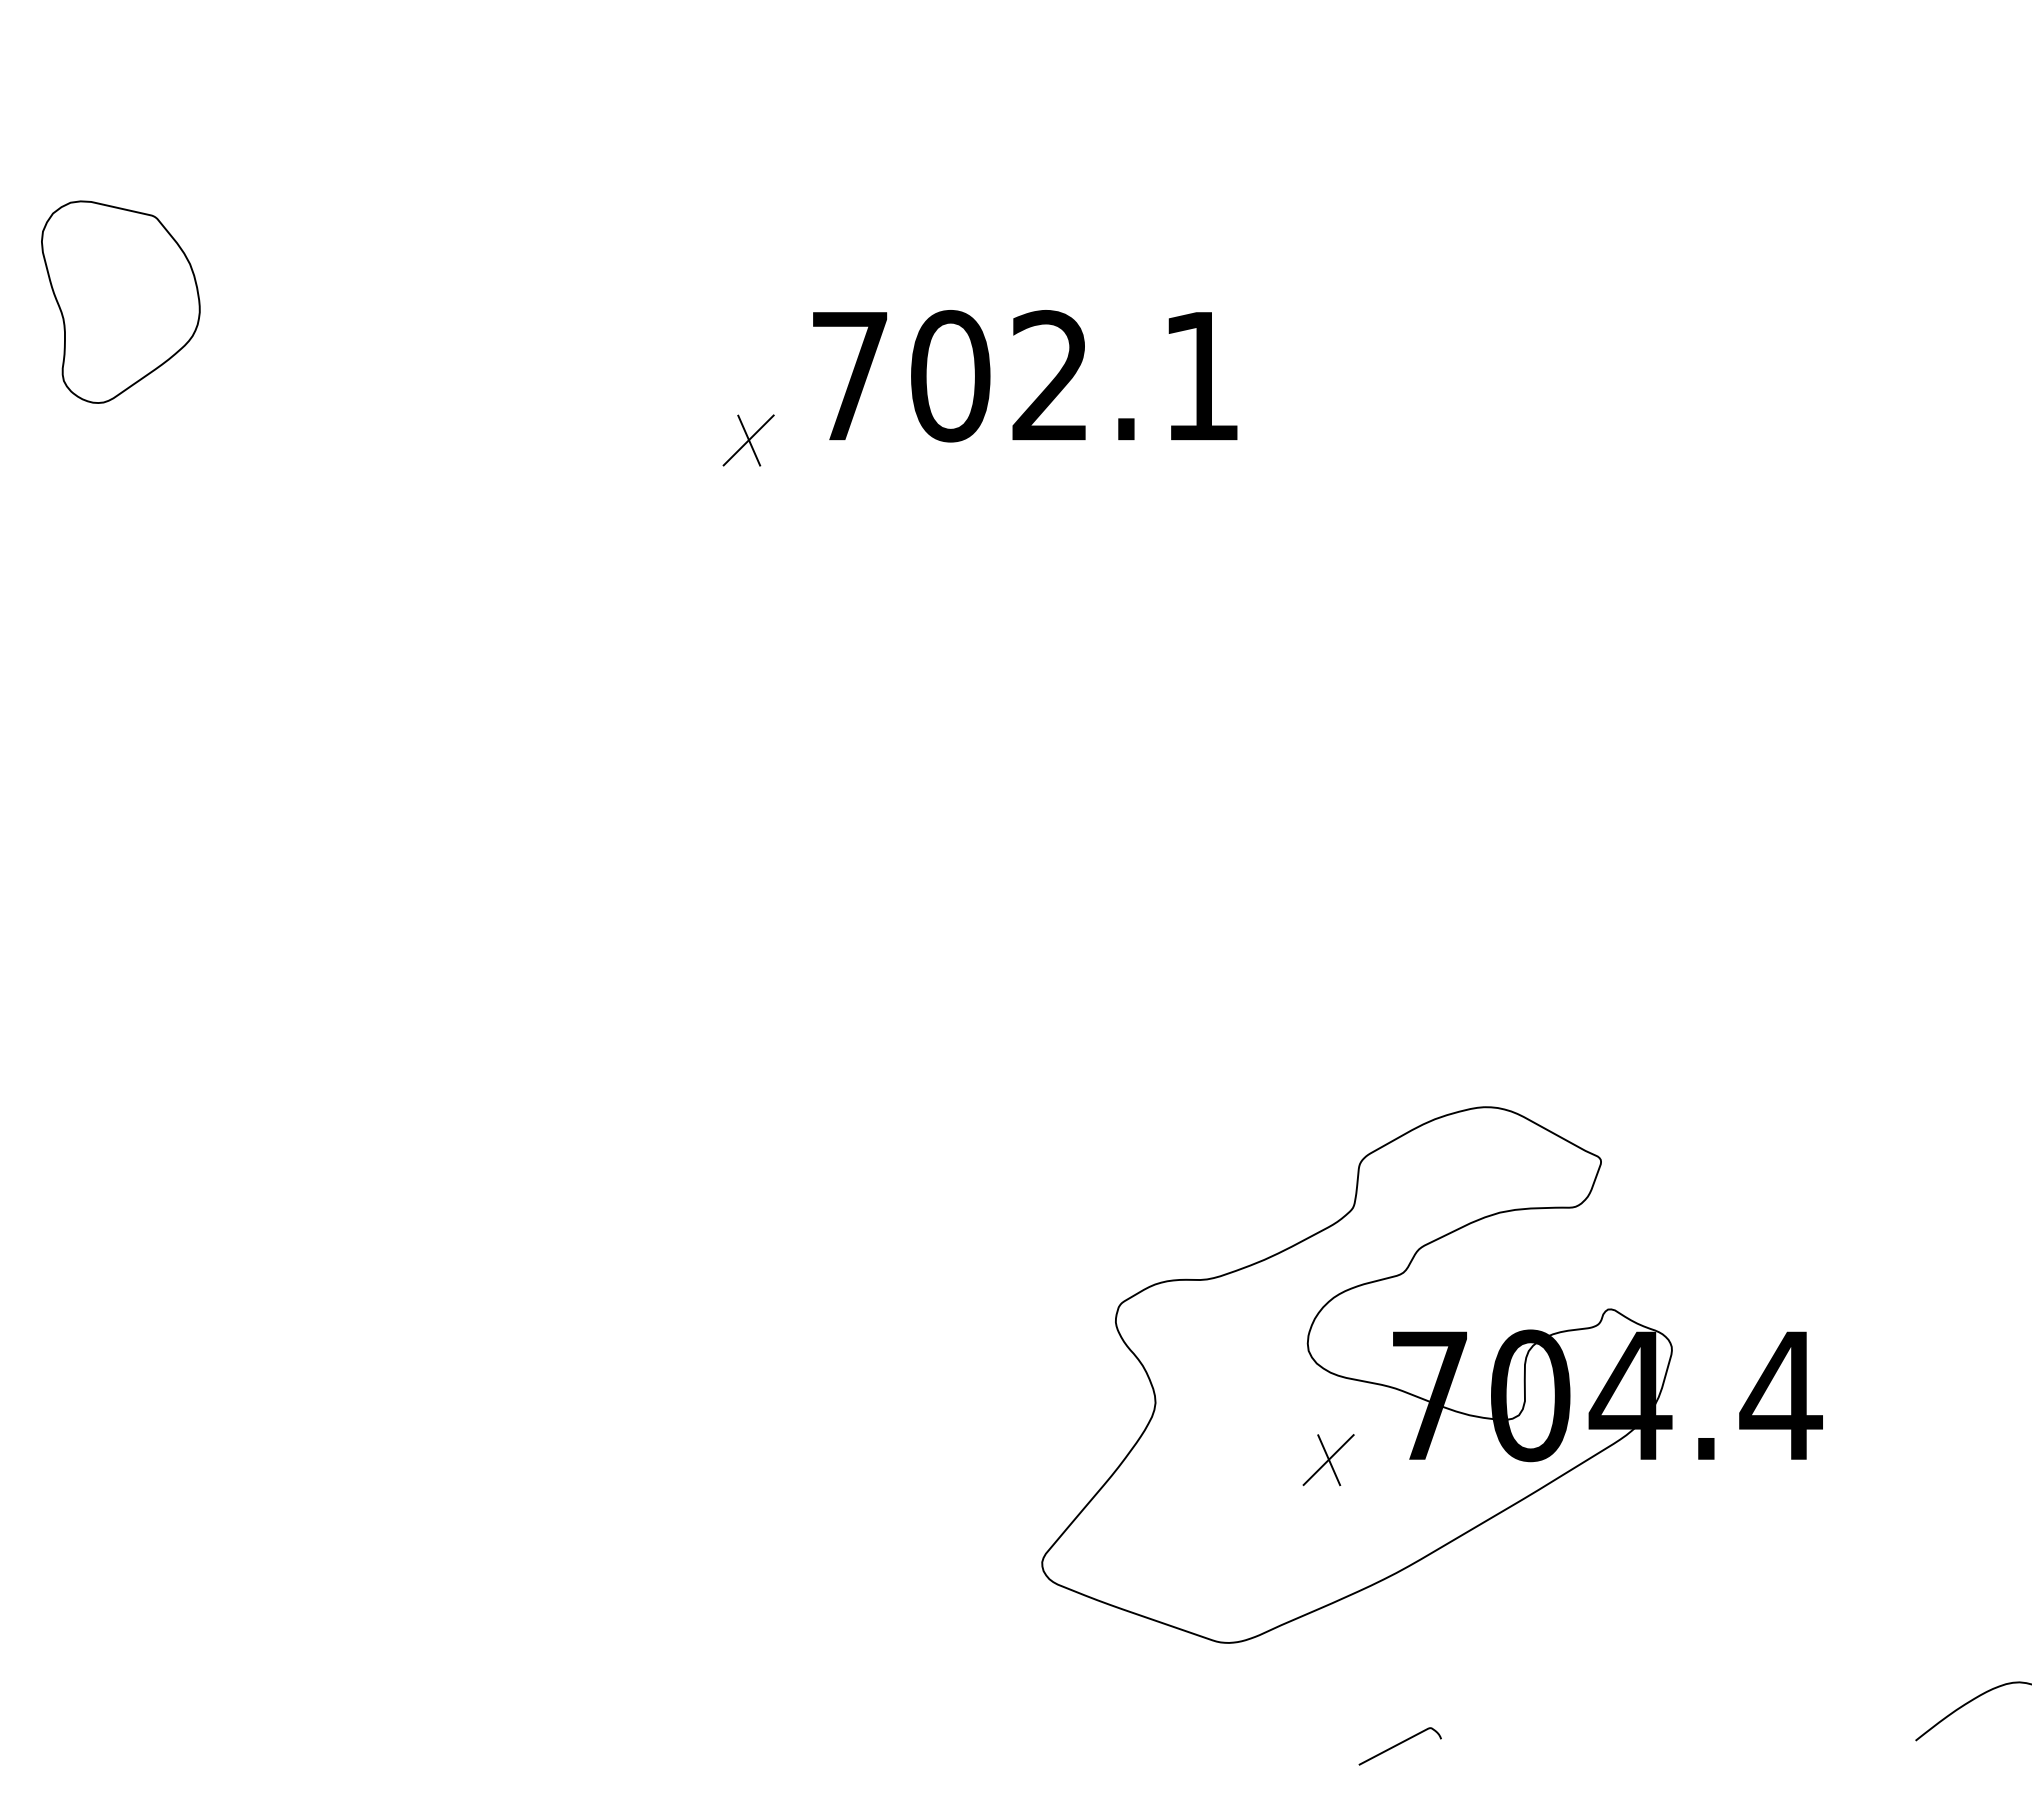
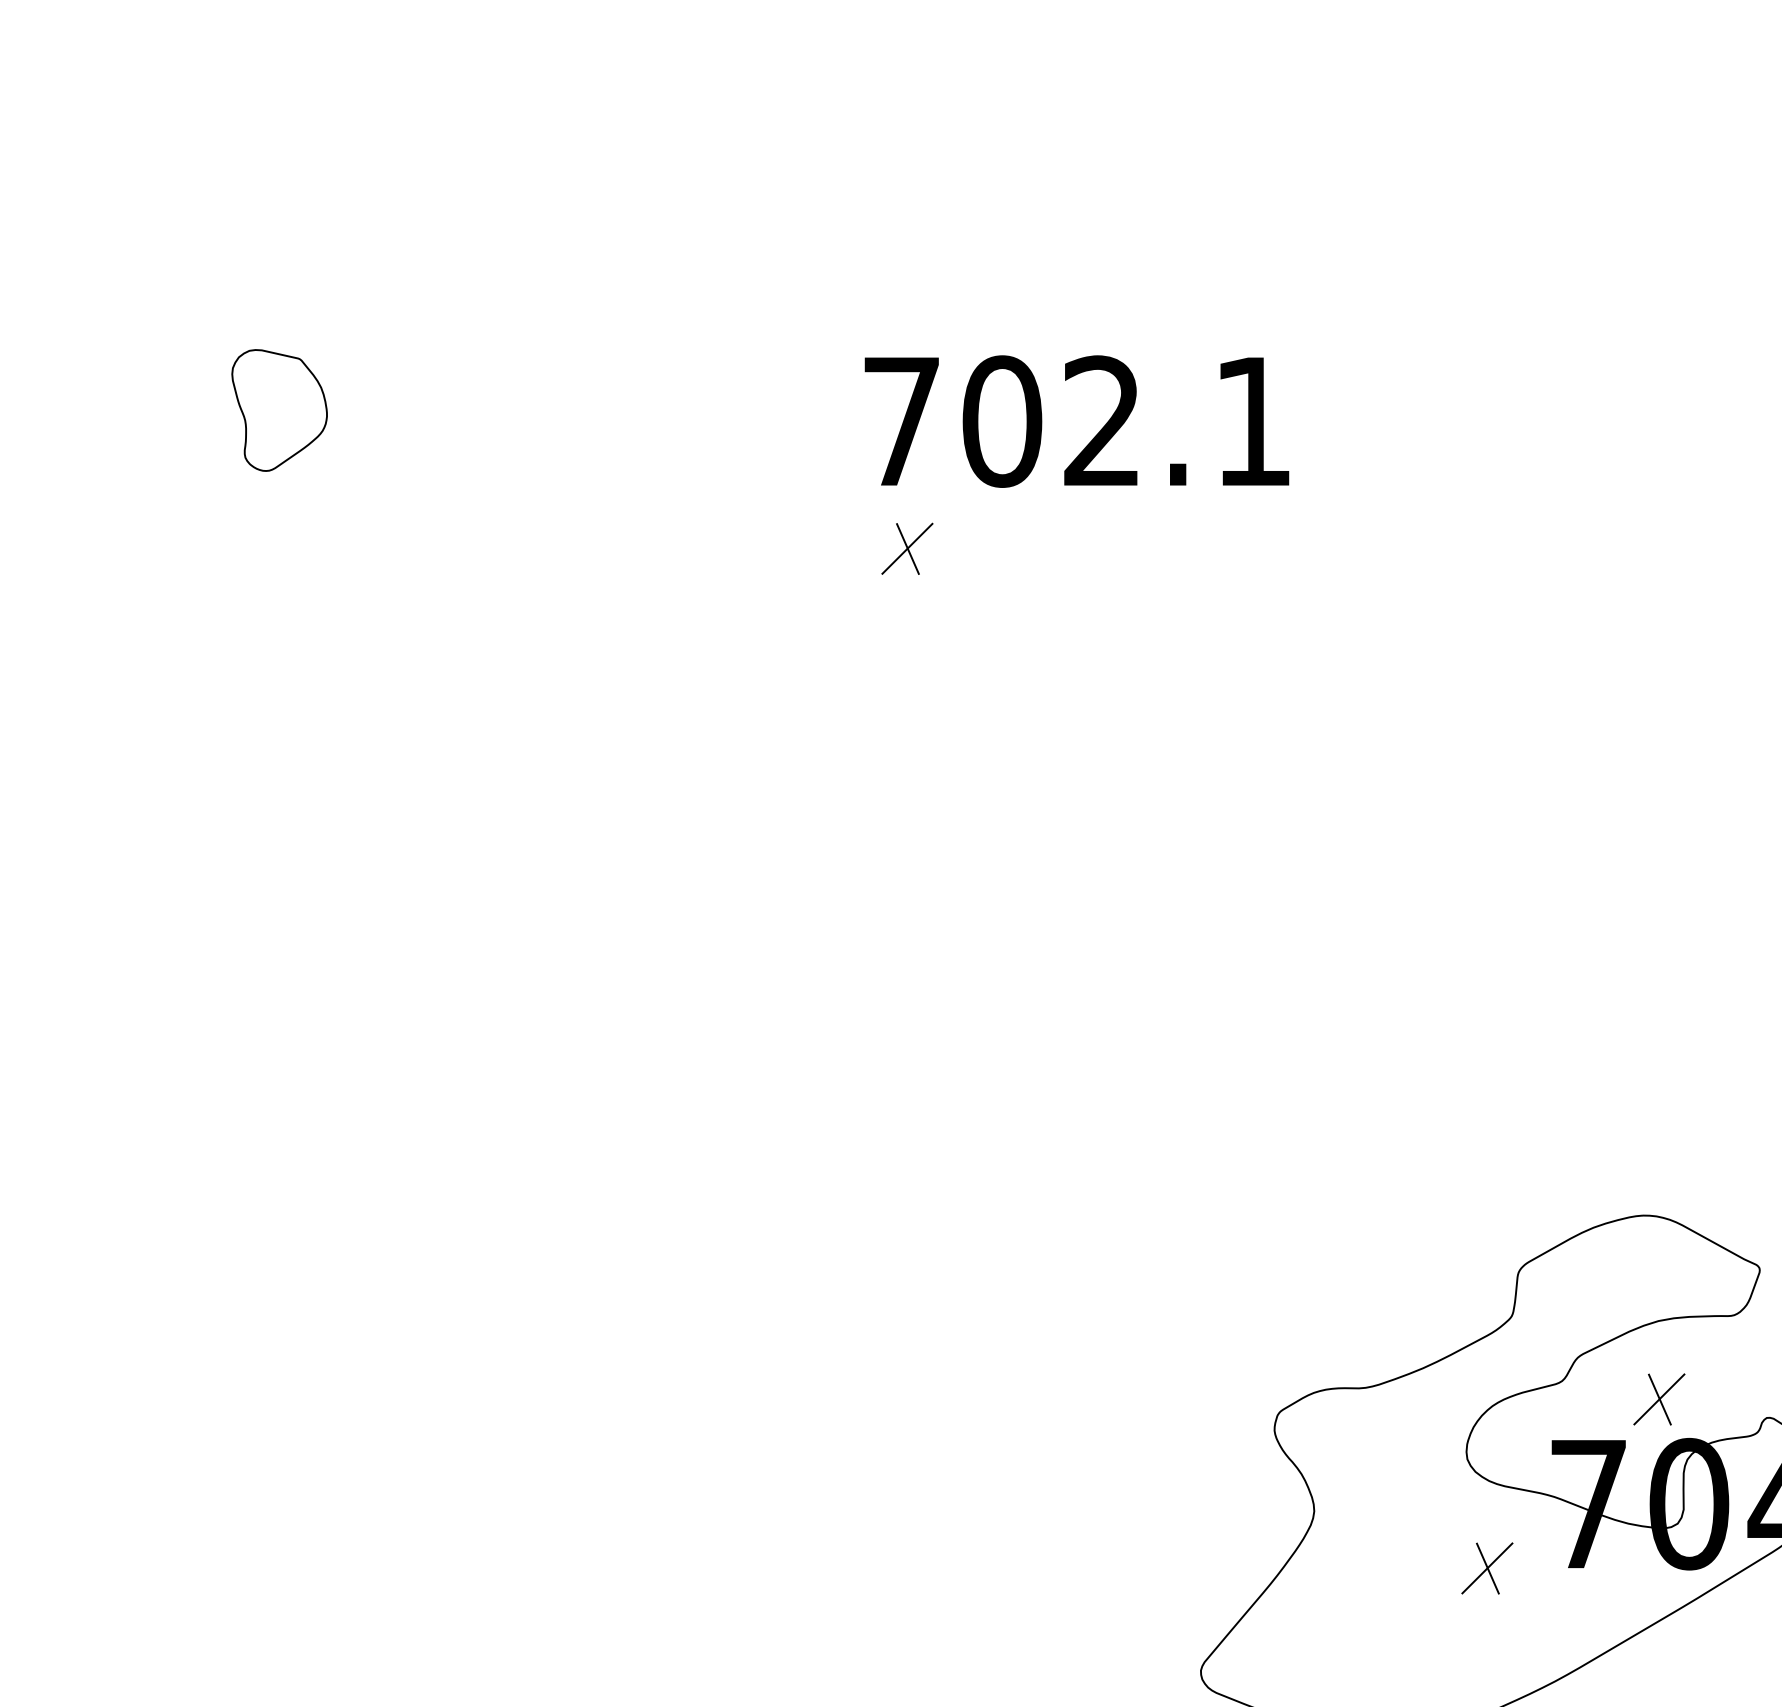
part: (120, 301) -> (279, 409), size x0.6
text: (1025, 376) -> (1077, 421), moved
part: (1500, 1291) -> (1659, 1399), added

